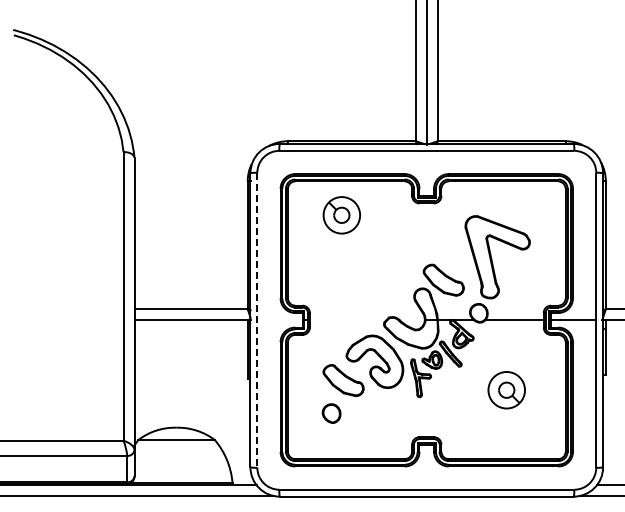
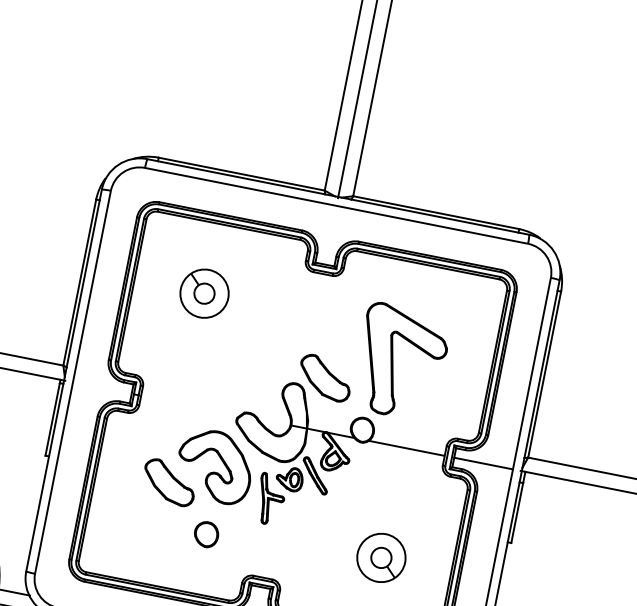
part: (341, 215) -> (204, 293), moved
line: (257, 320) -> (73, 382), dashed -> solid
part: (506, 390) -> (381, 558), moved
part: (331, 413) -> (206, 534), moved

